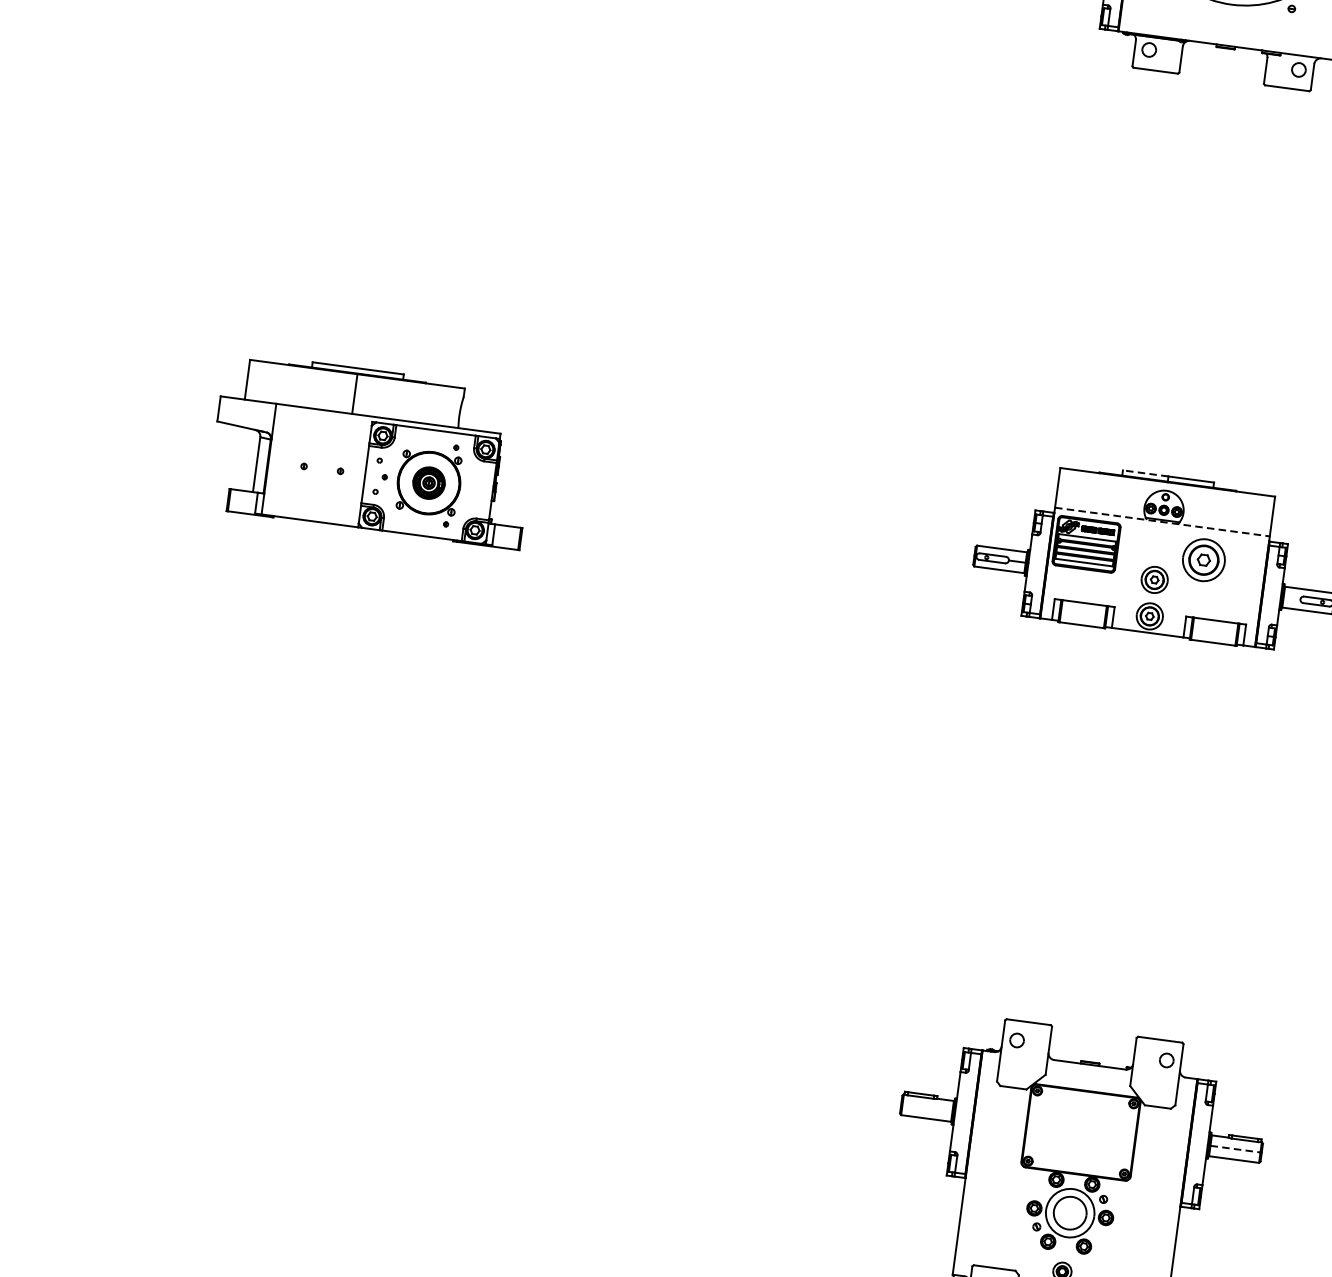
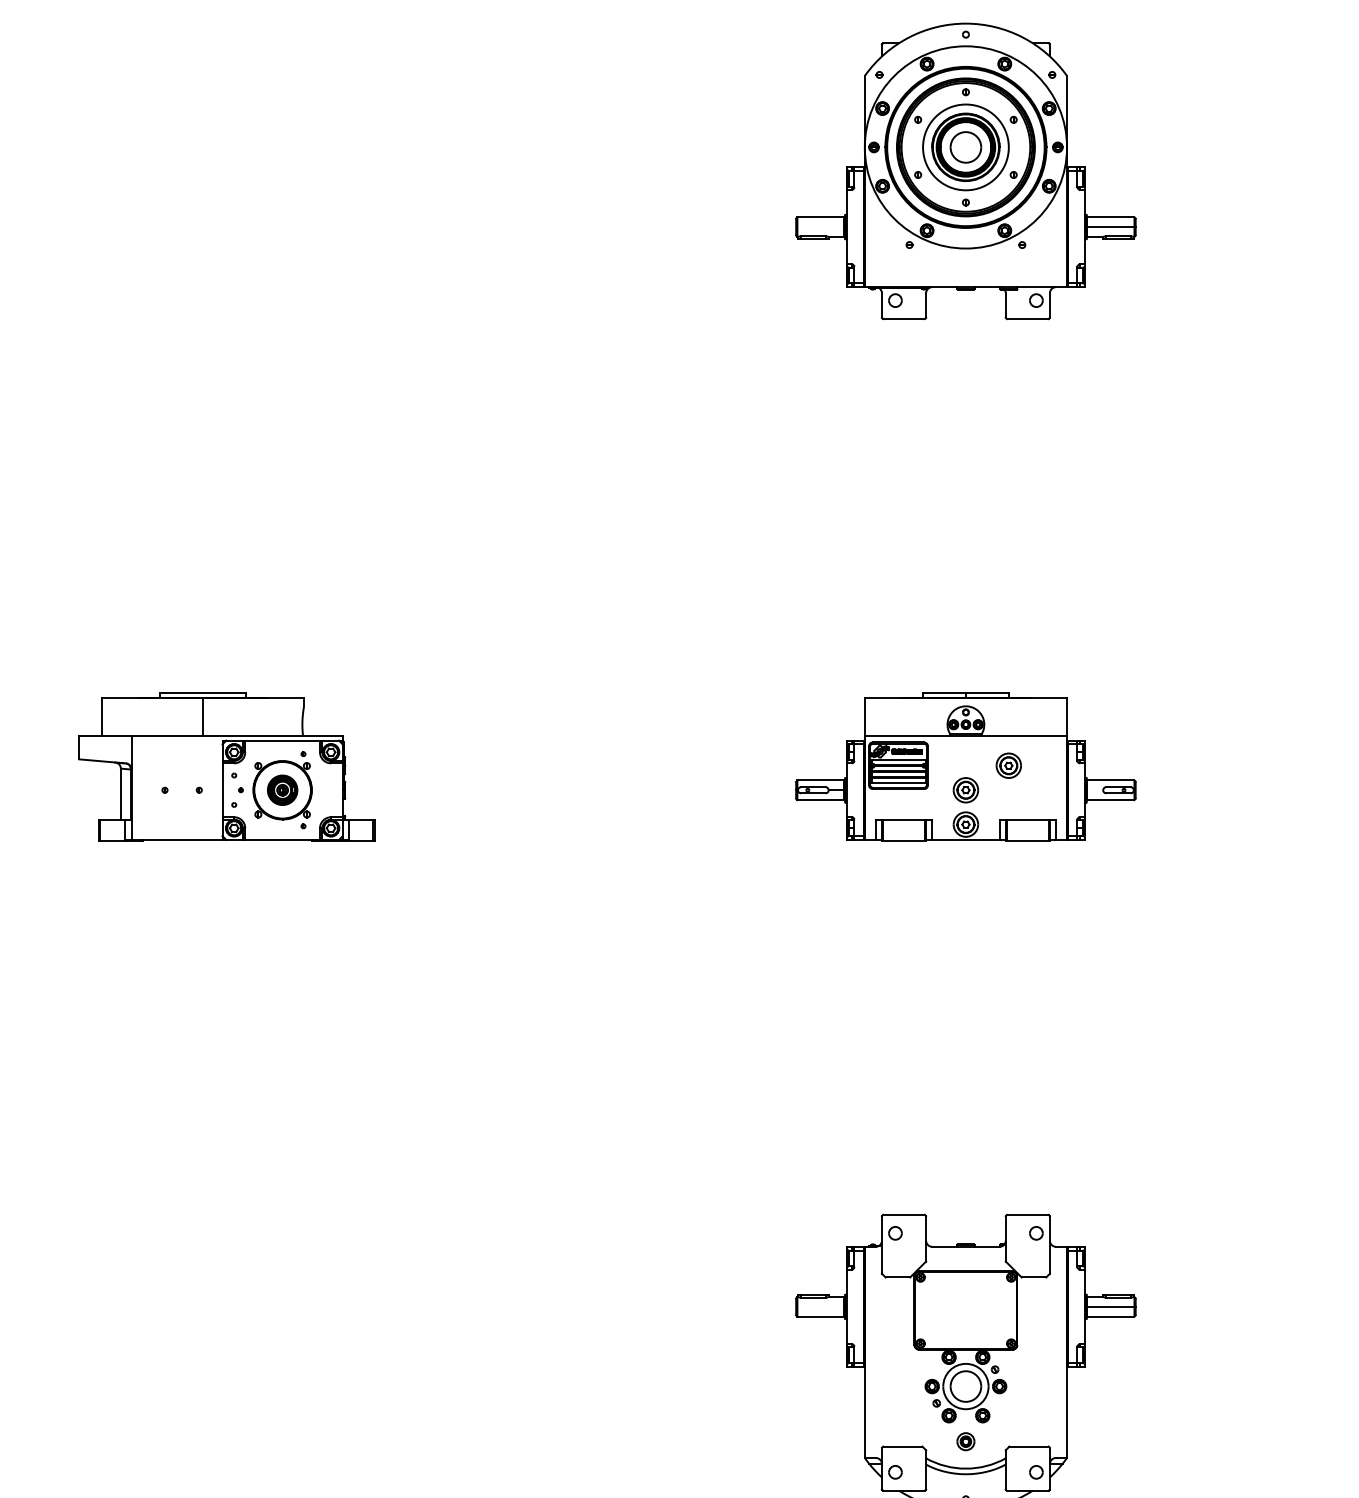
line: (1144, 472) -> (943, 692), dashed -> solid
line: (1163, 521) -> (966, 735), dashed -> solid
part: (1203, 559) -> (1008, 765), size x0.62
line: (1235, 1148) -> (1110, 1306), dashed -> solid

